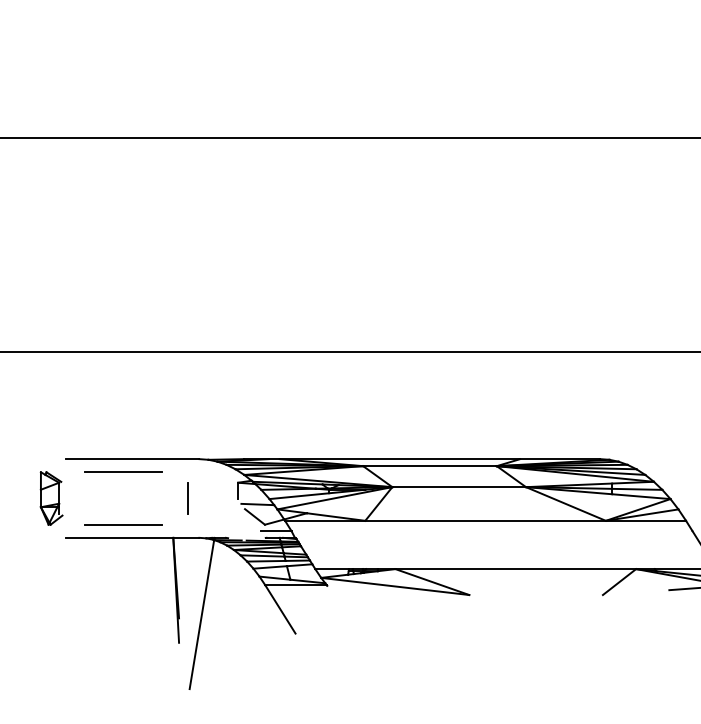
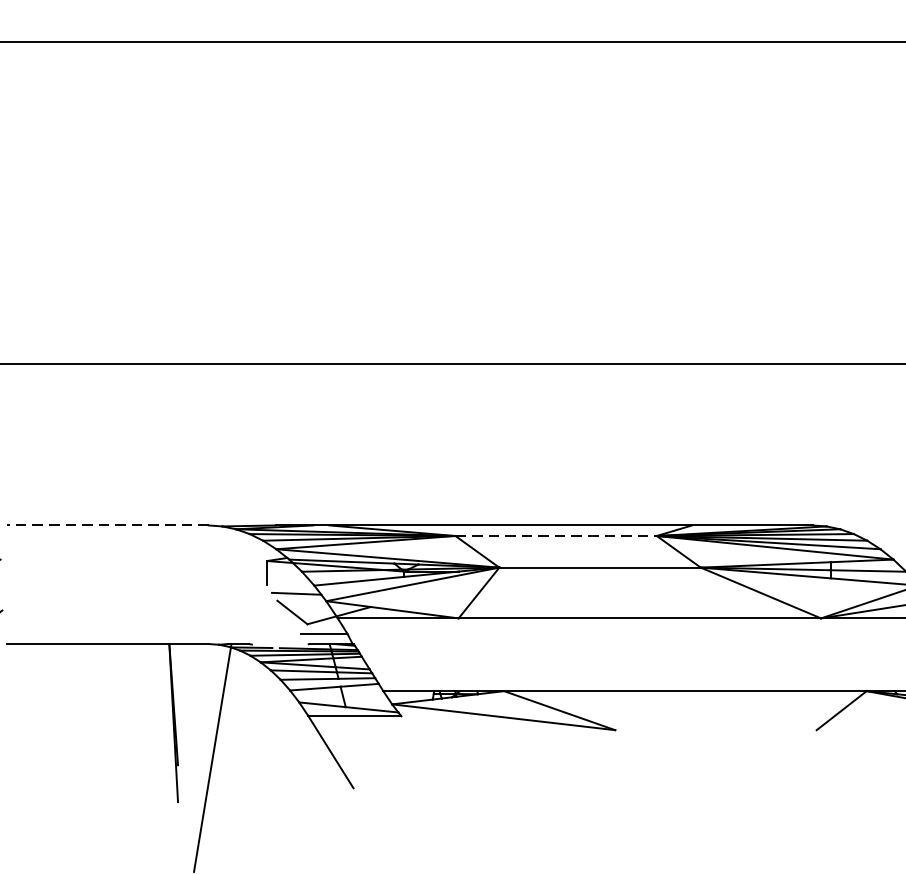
line: (132, 459) -> (107, 525), solid -> dashed
line: (430, 466) -> (556, 536), solid -> dashed
line: (122, 472) -> (92, 545), removed
line: (187, 498) -> (190, 584), removed
line: (122, 524) -> (92, 623), removed

